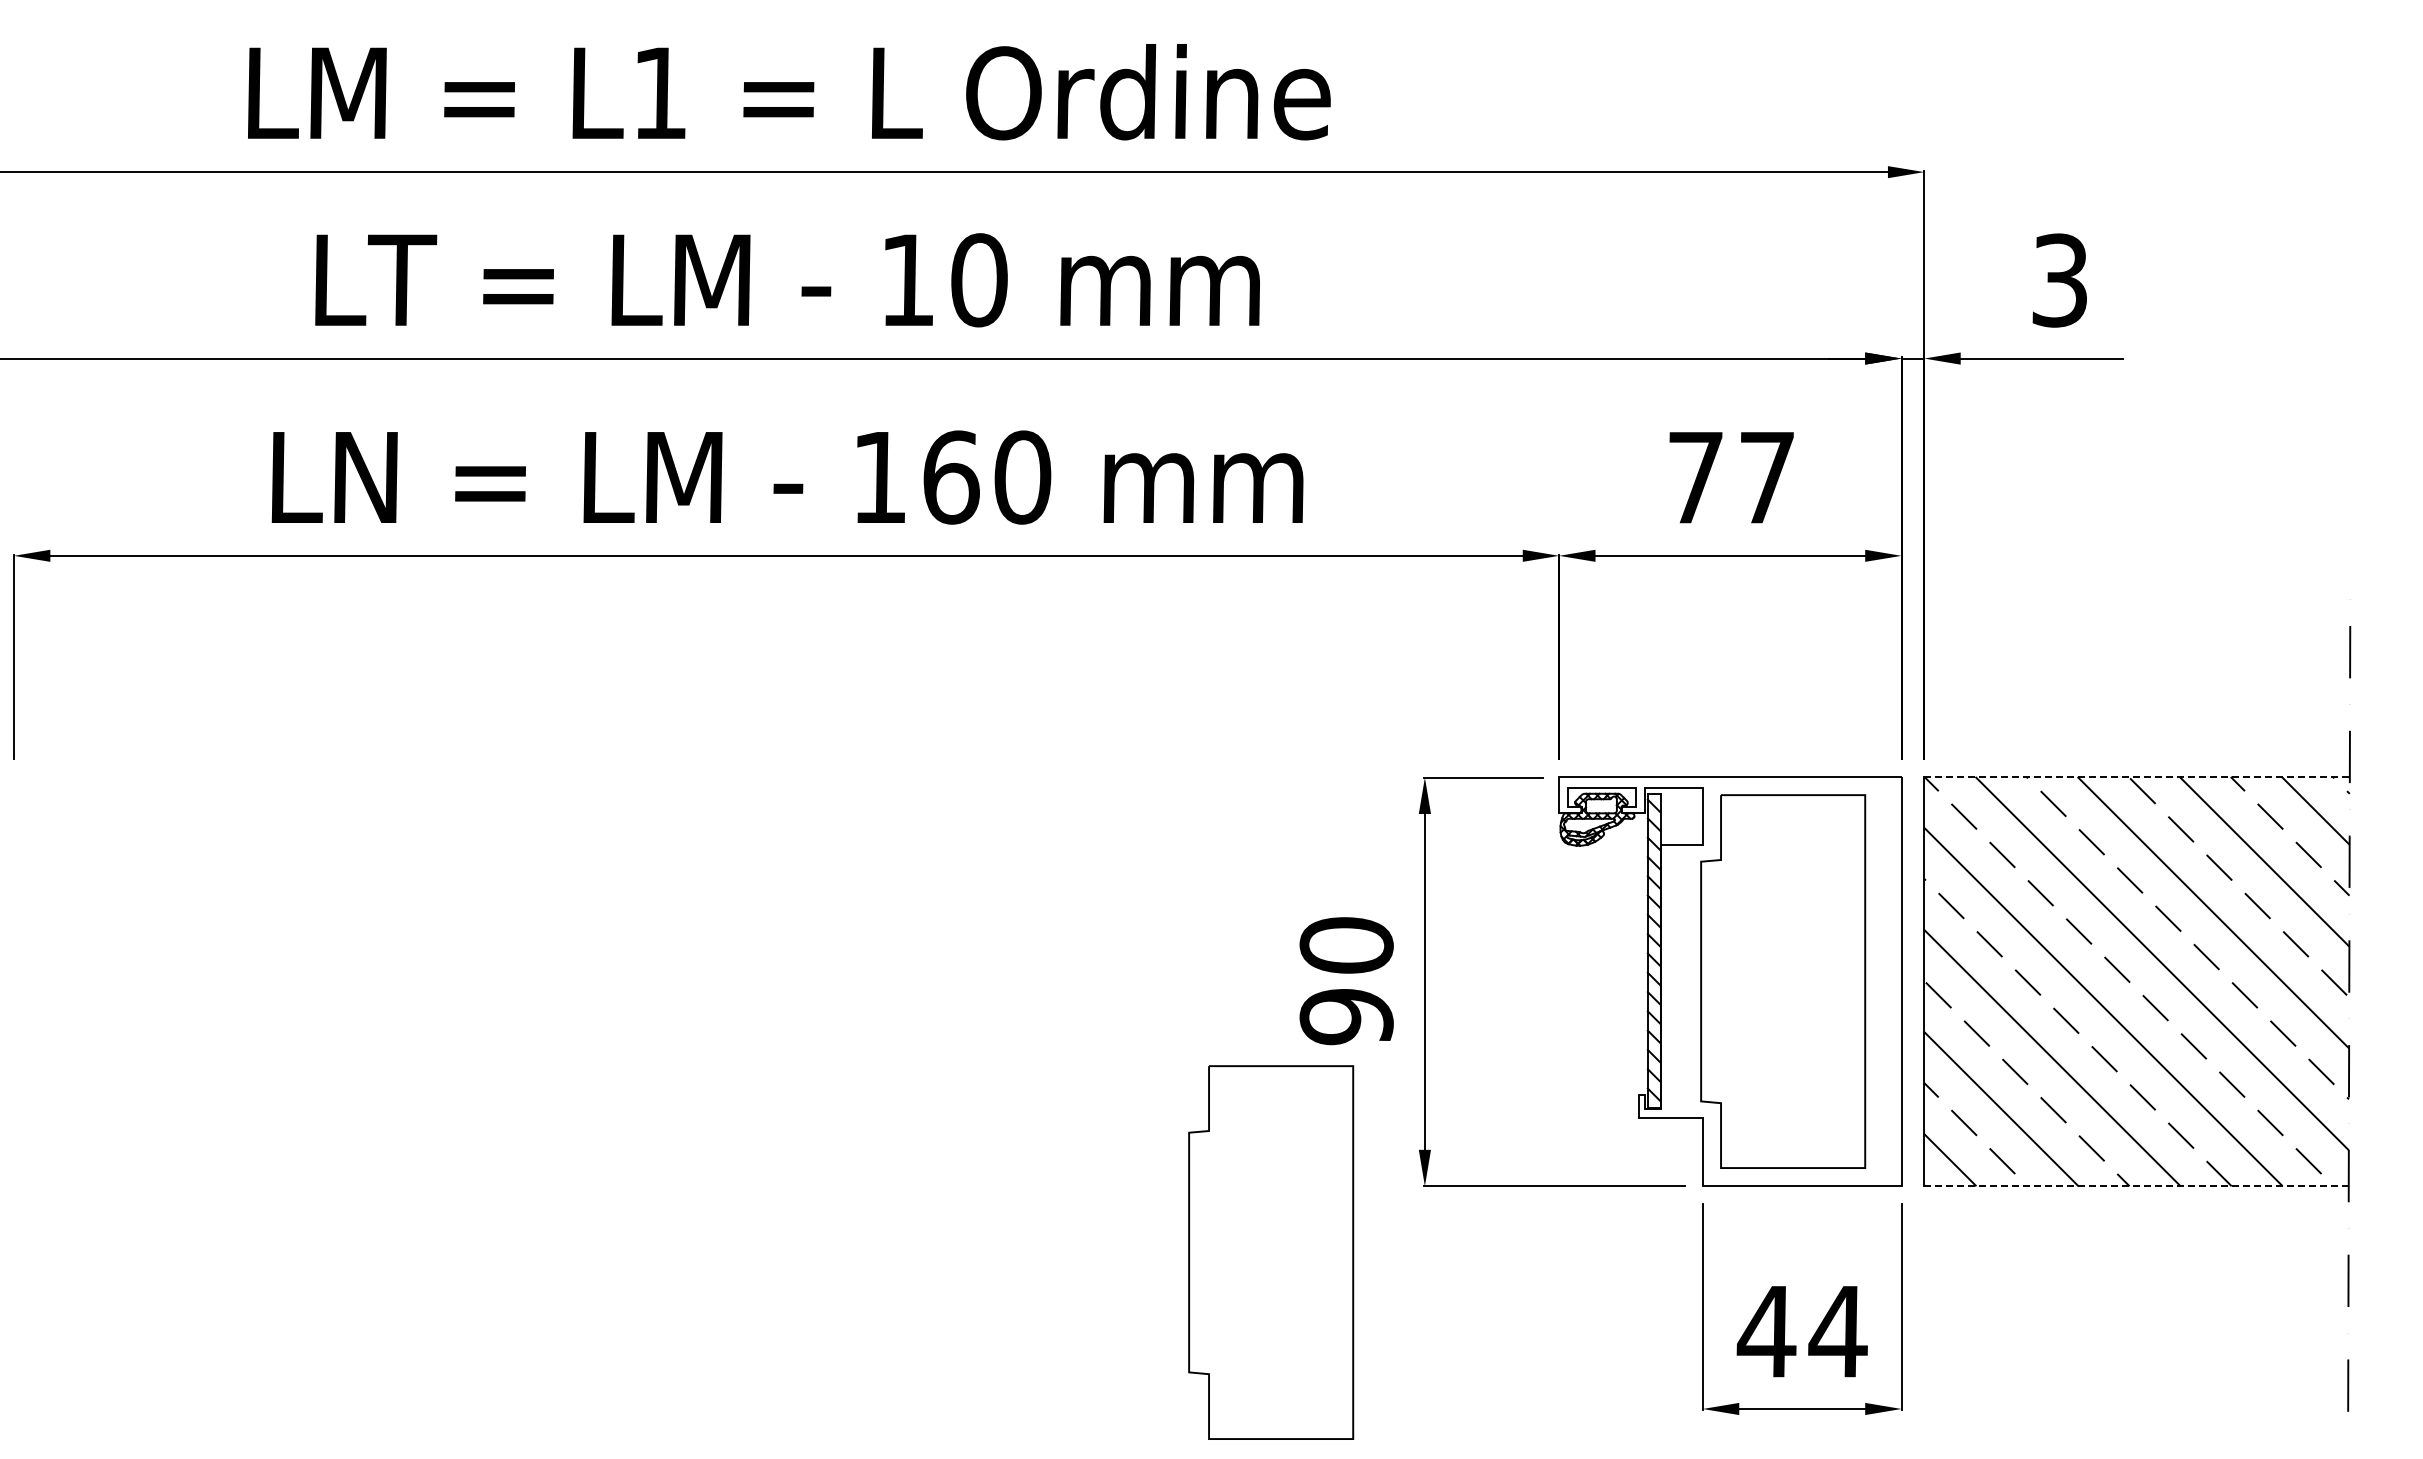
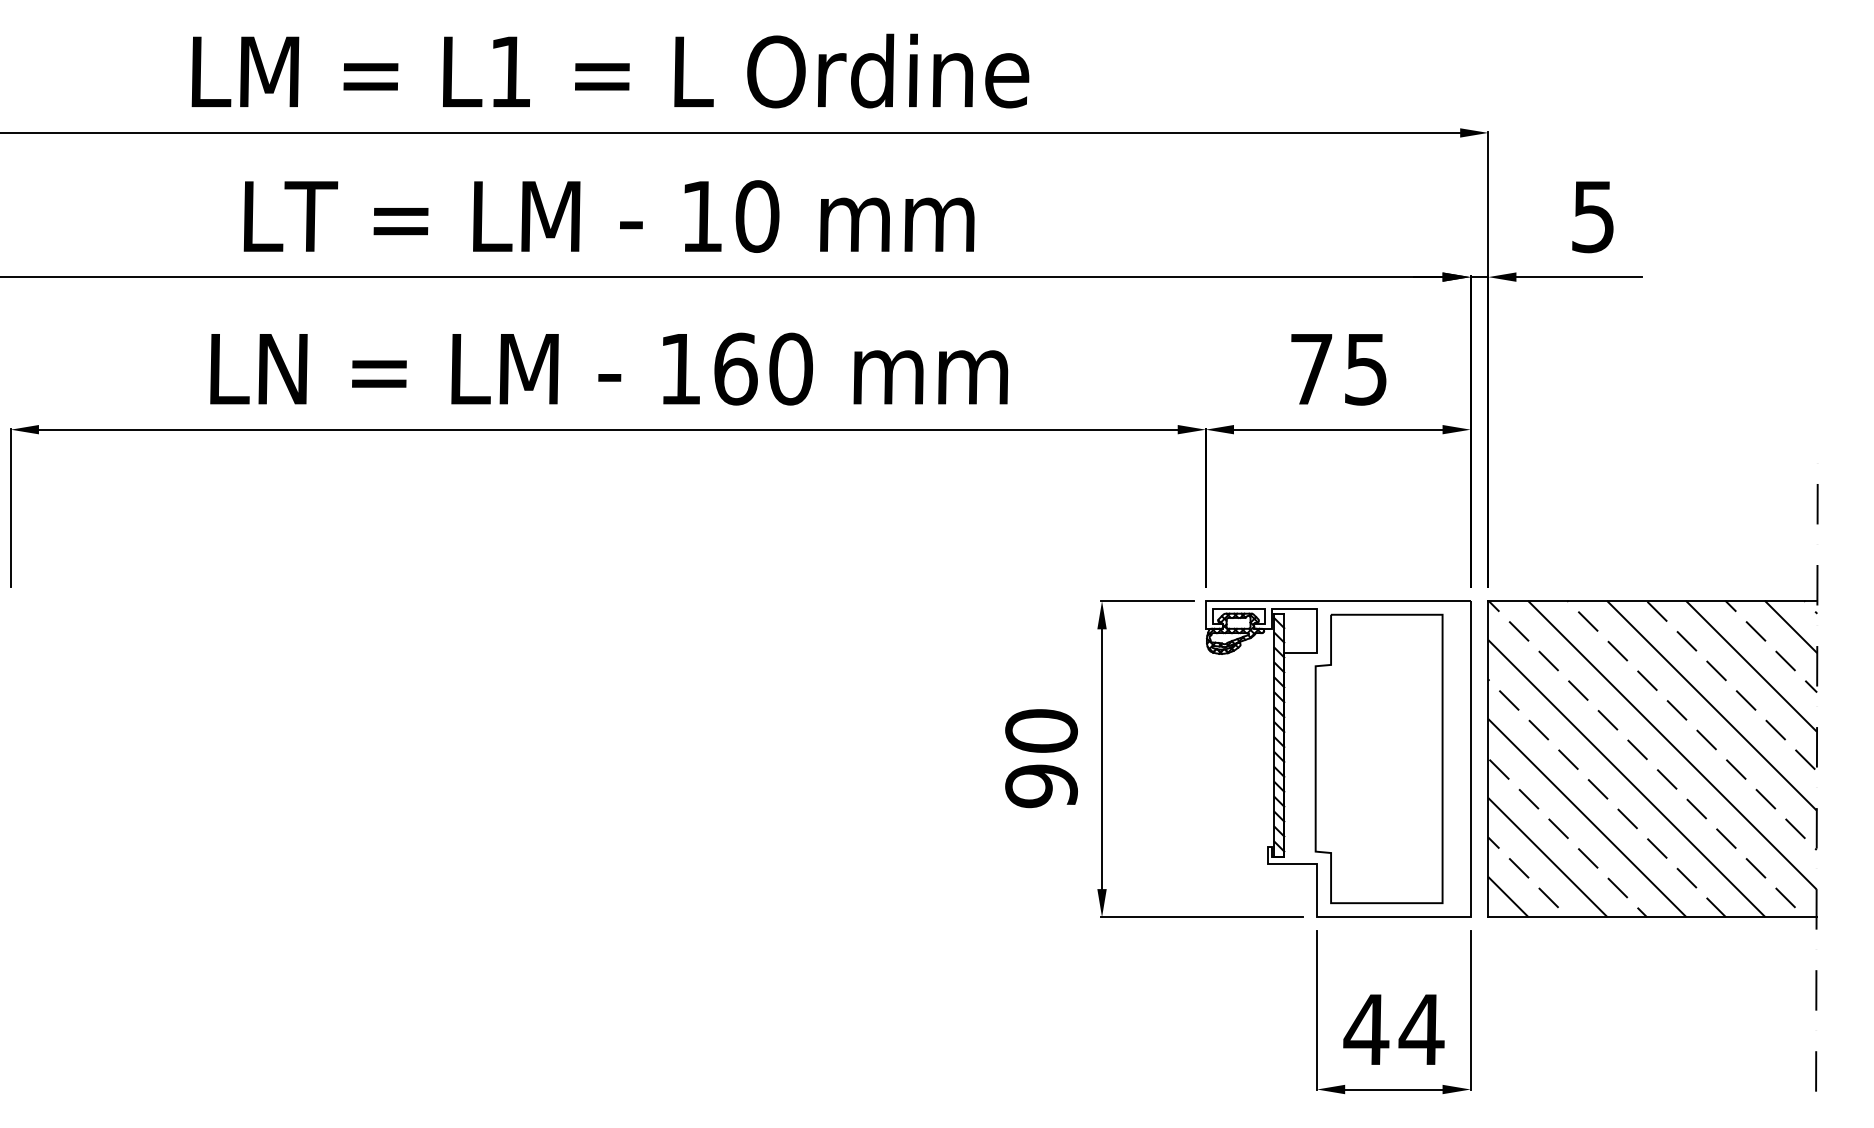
text: (2059, 280) -> (1592, 216), 3 -> 5
text: (1766, 478) -> (1366, 369), 77 -> 75
line: (2137, 776) -> (1653, 600), dashed -> solid
line: (2136, 1186) -> (1652, 917), dashed -> solid
part: (1271, 1252) -> (983, 968), removed

